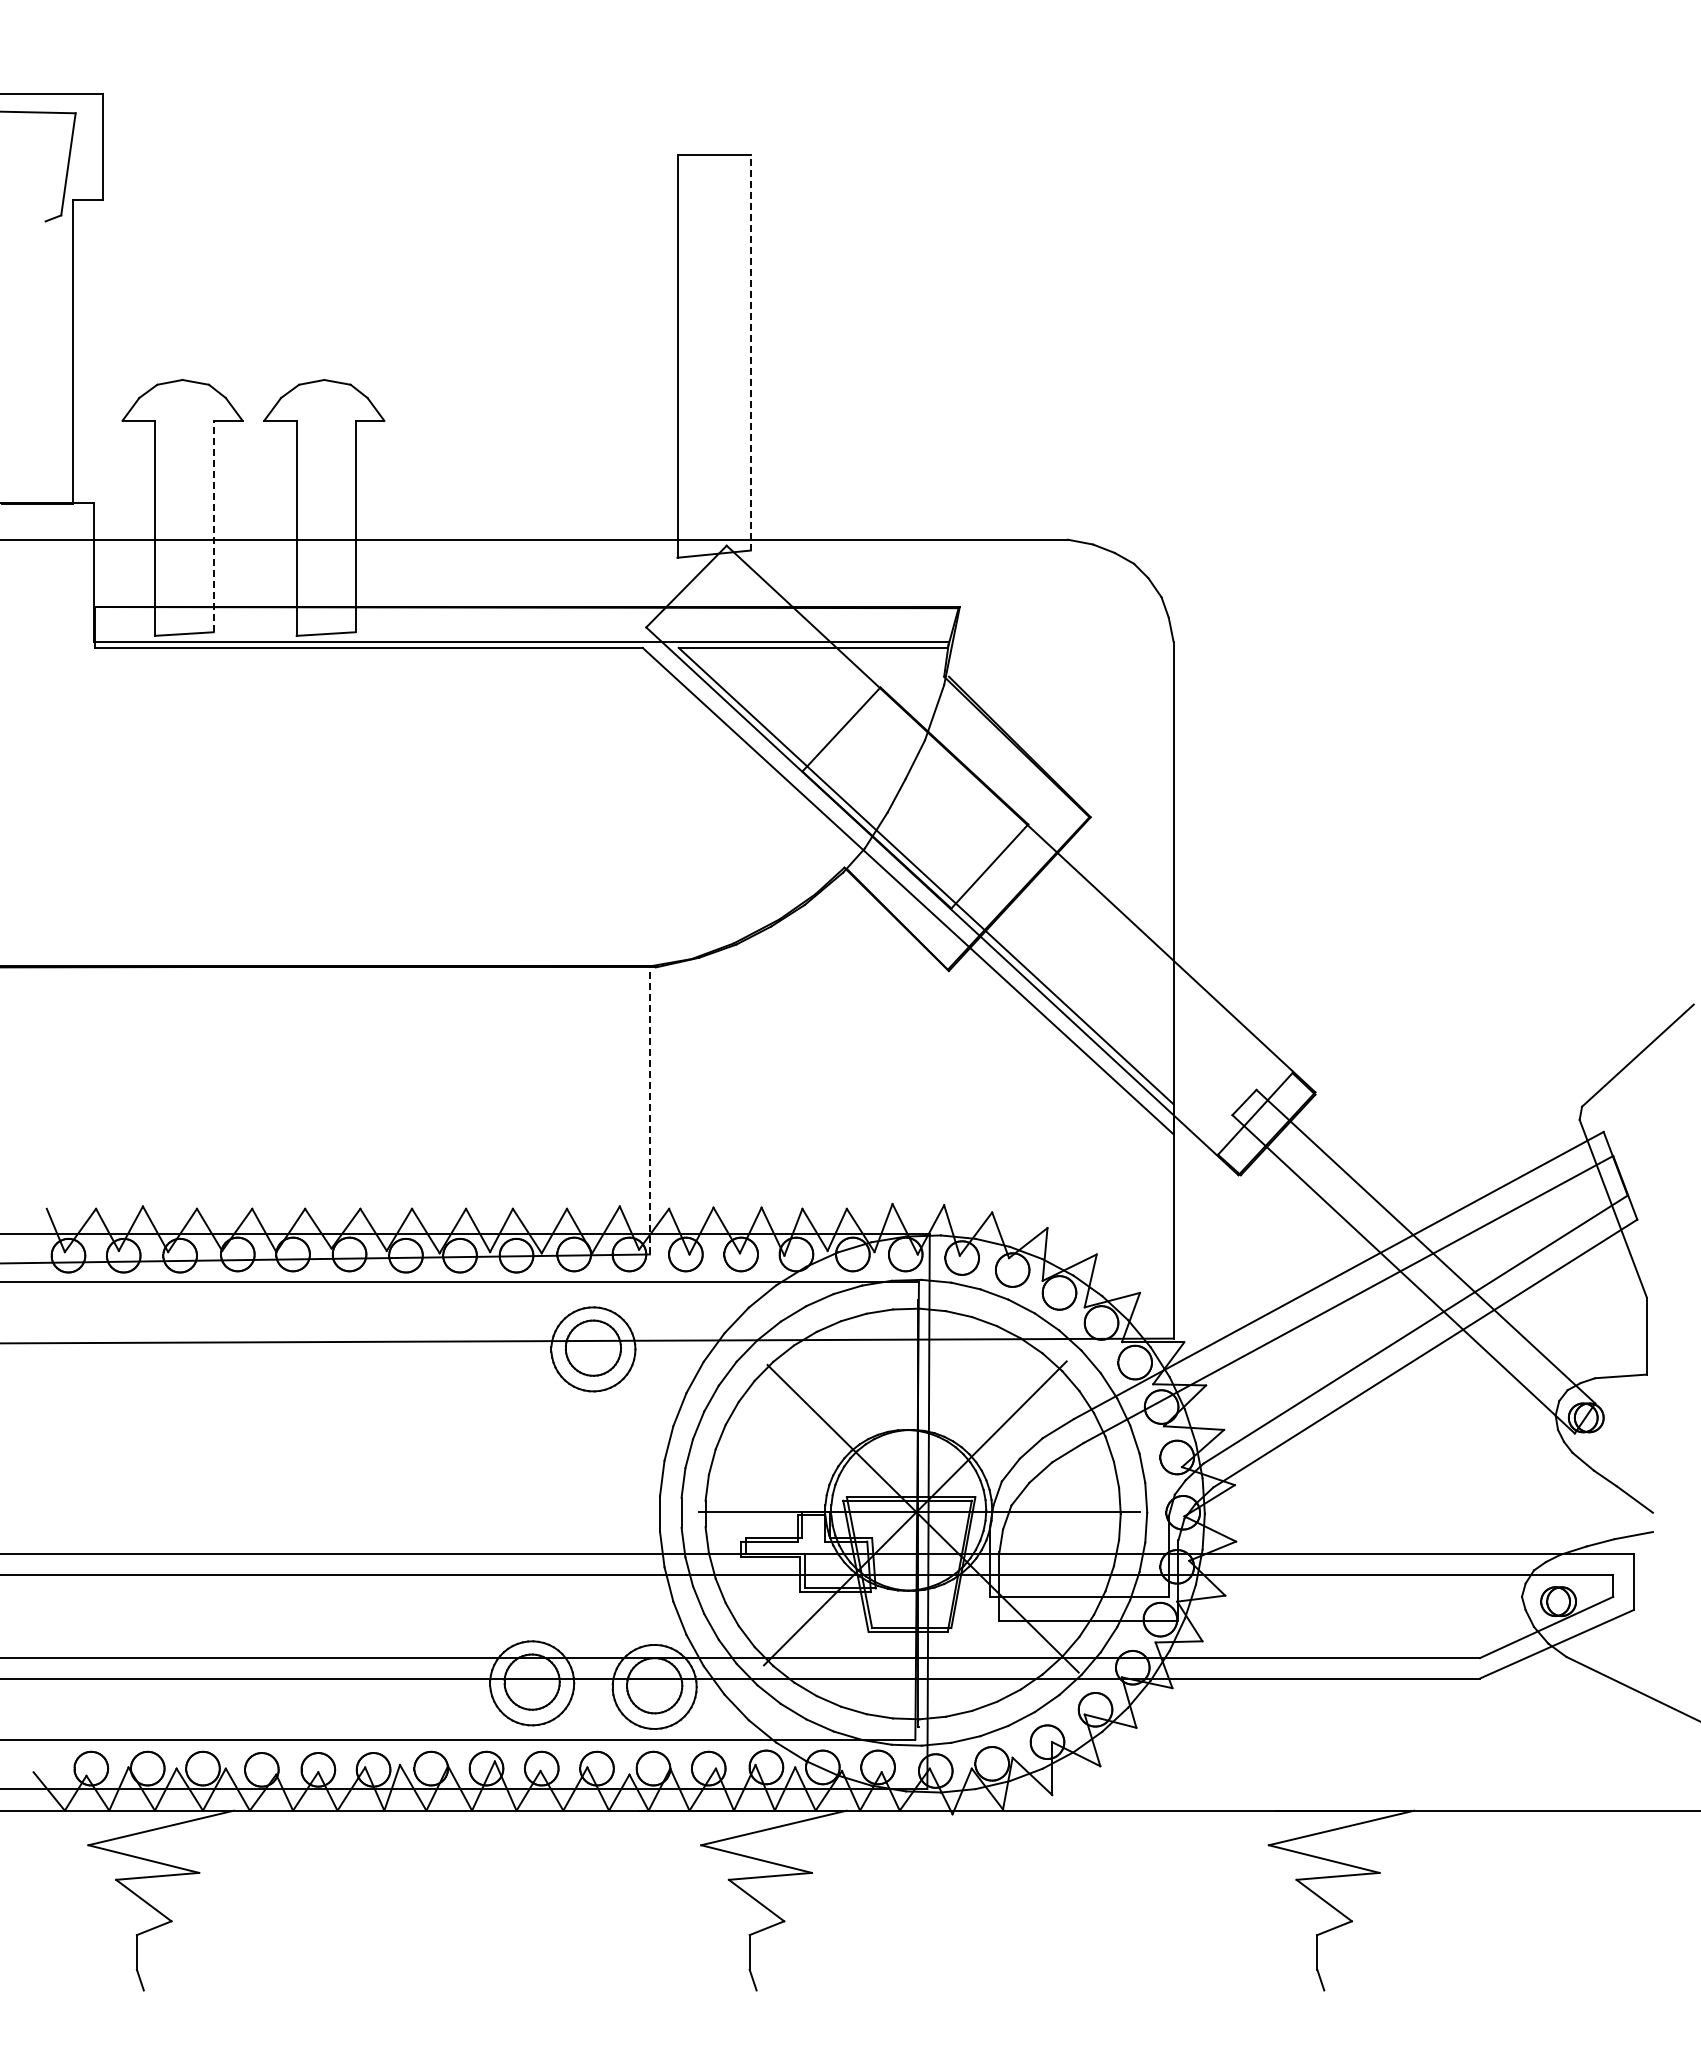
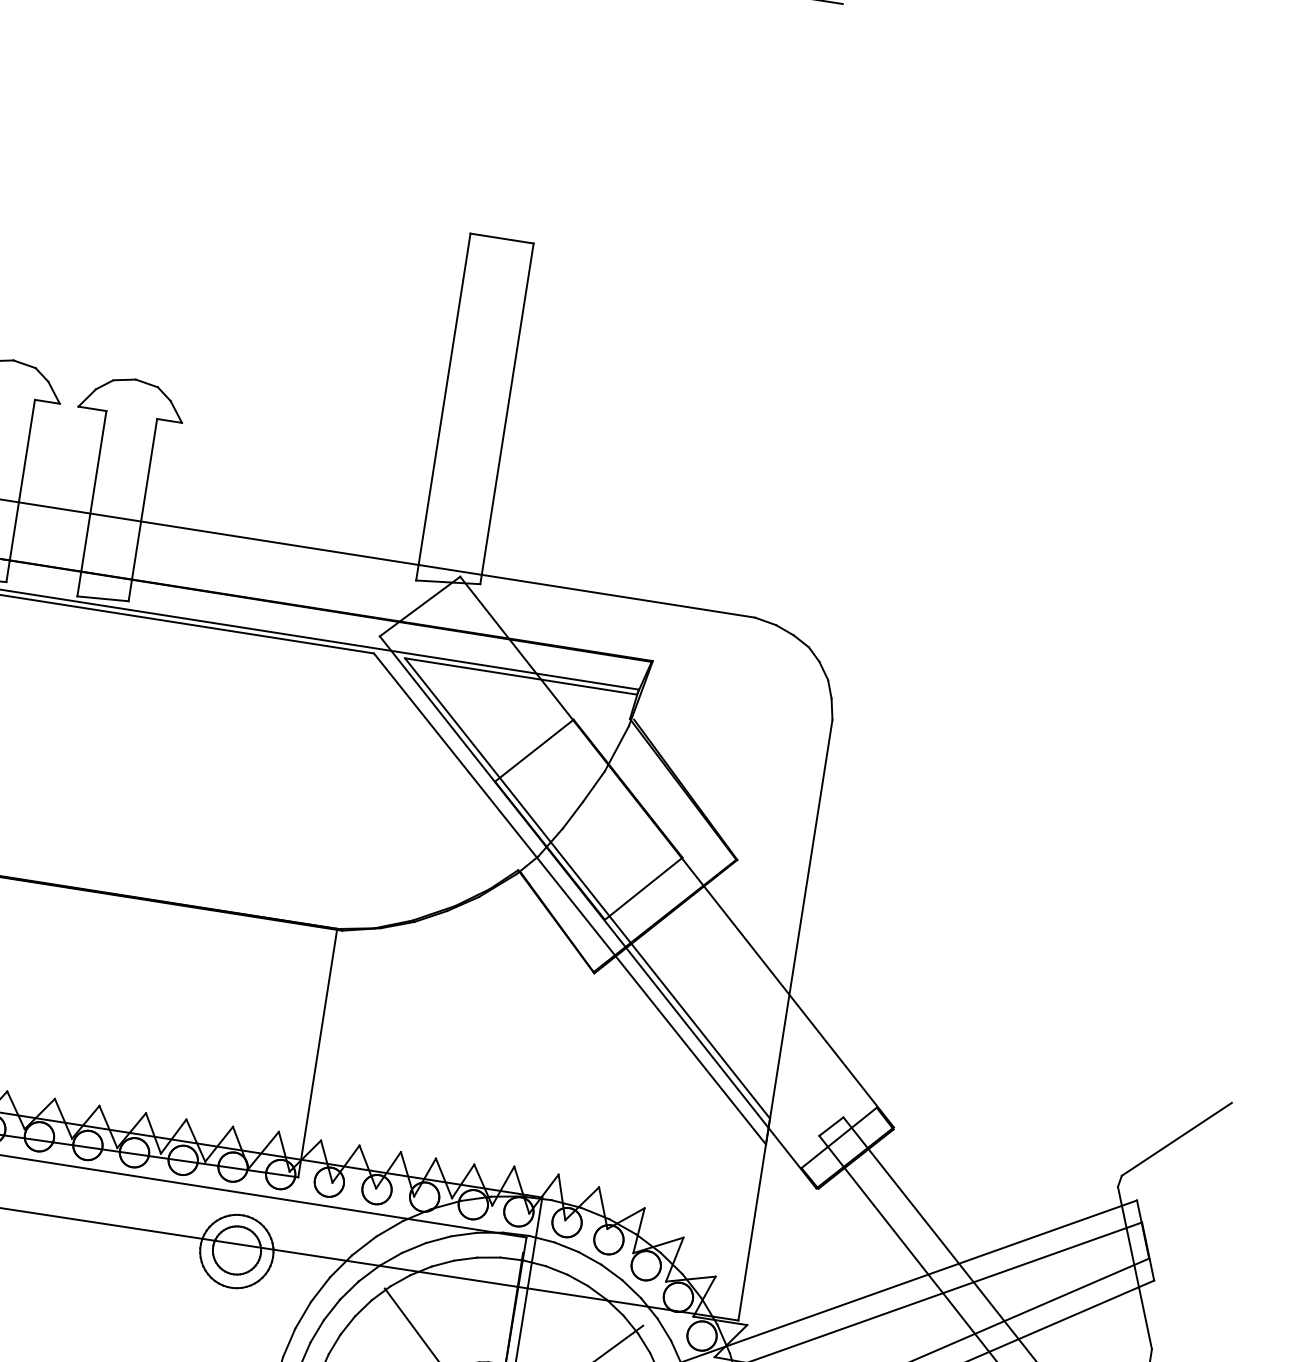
line: (750, 352) -> (506, 413), dashed -> solid
line: (213, 526) -> (20, 490), dashed -> solid
line: (649, 1109) -> (317, 1052), dashed -> solid

